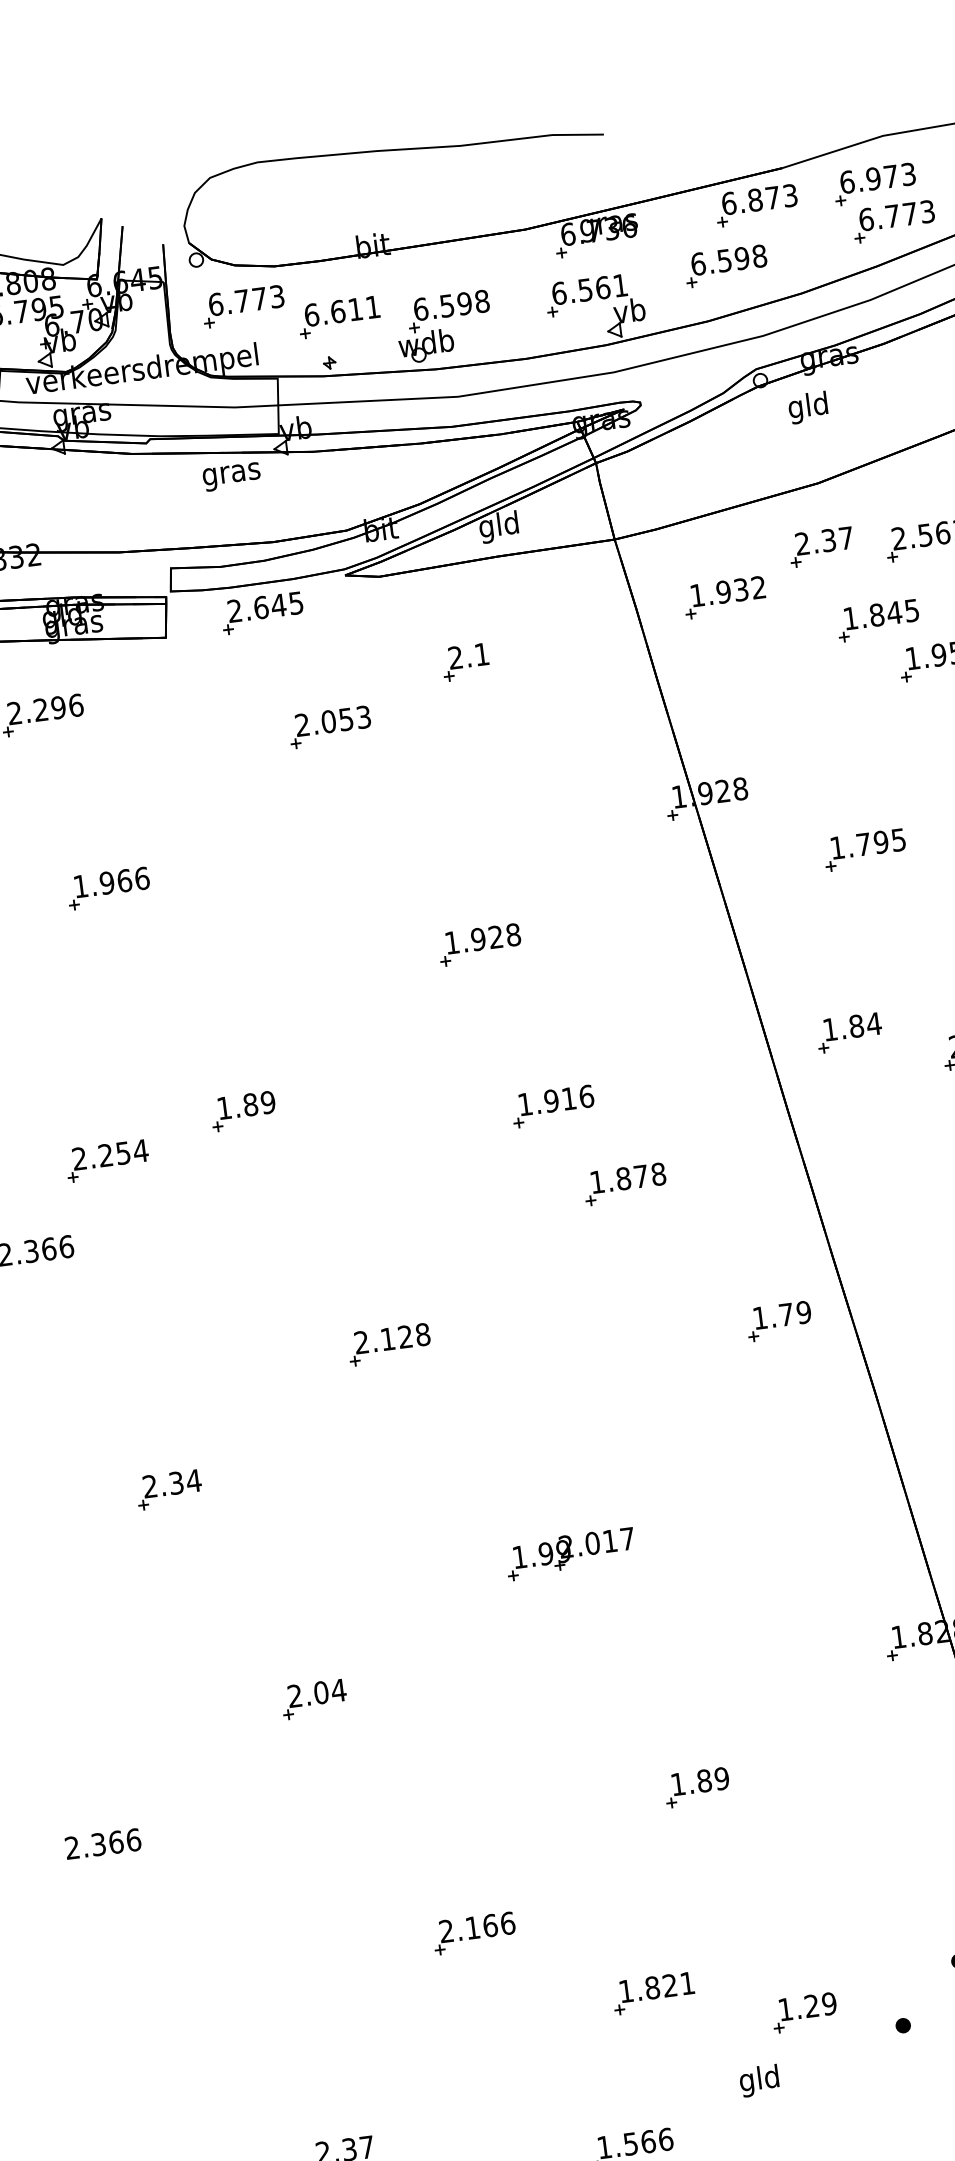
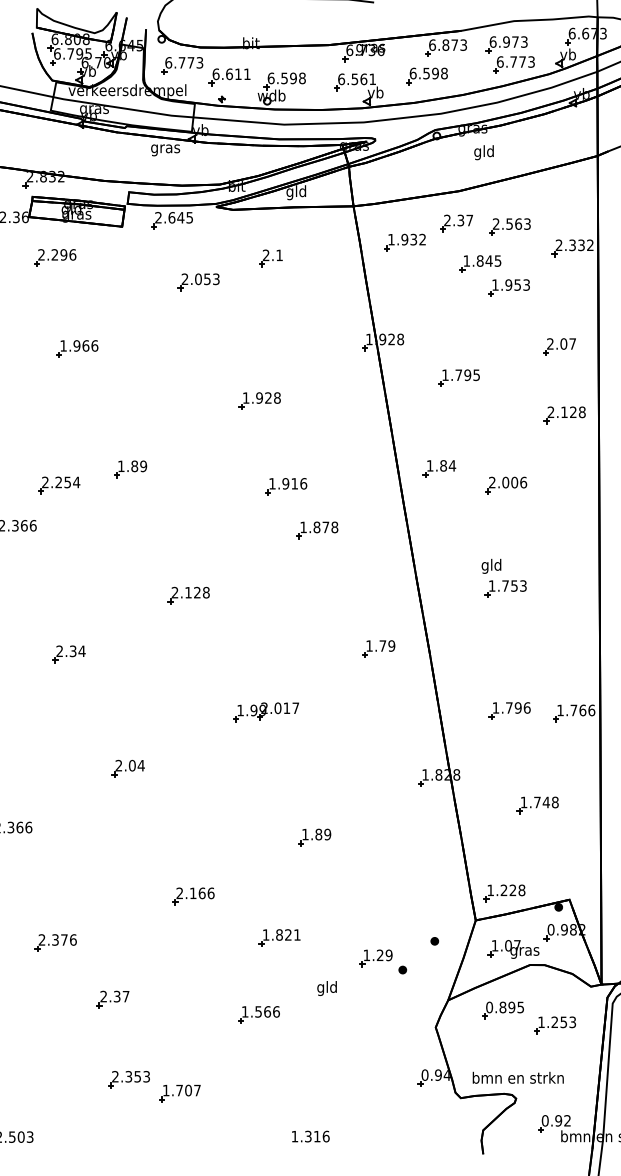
text: (807, 407) -> (483, 152), moved
part: (778, 1320) -> (378, 648), moved
part: (803, 2013) -> (375, 958), moved
part: (214, 2058) -> (55, 942), added

